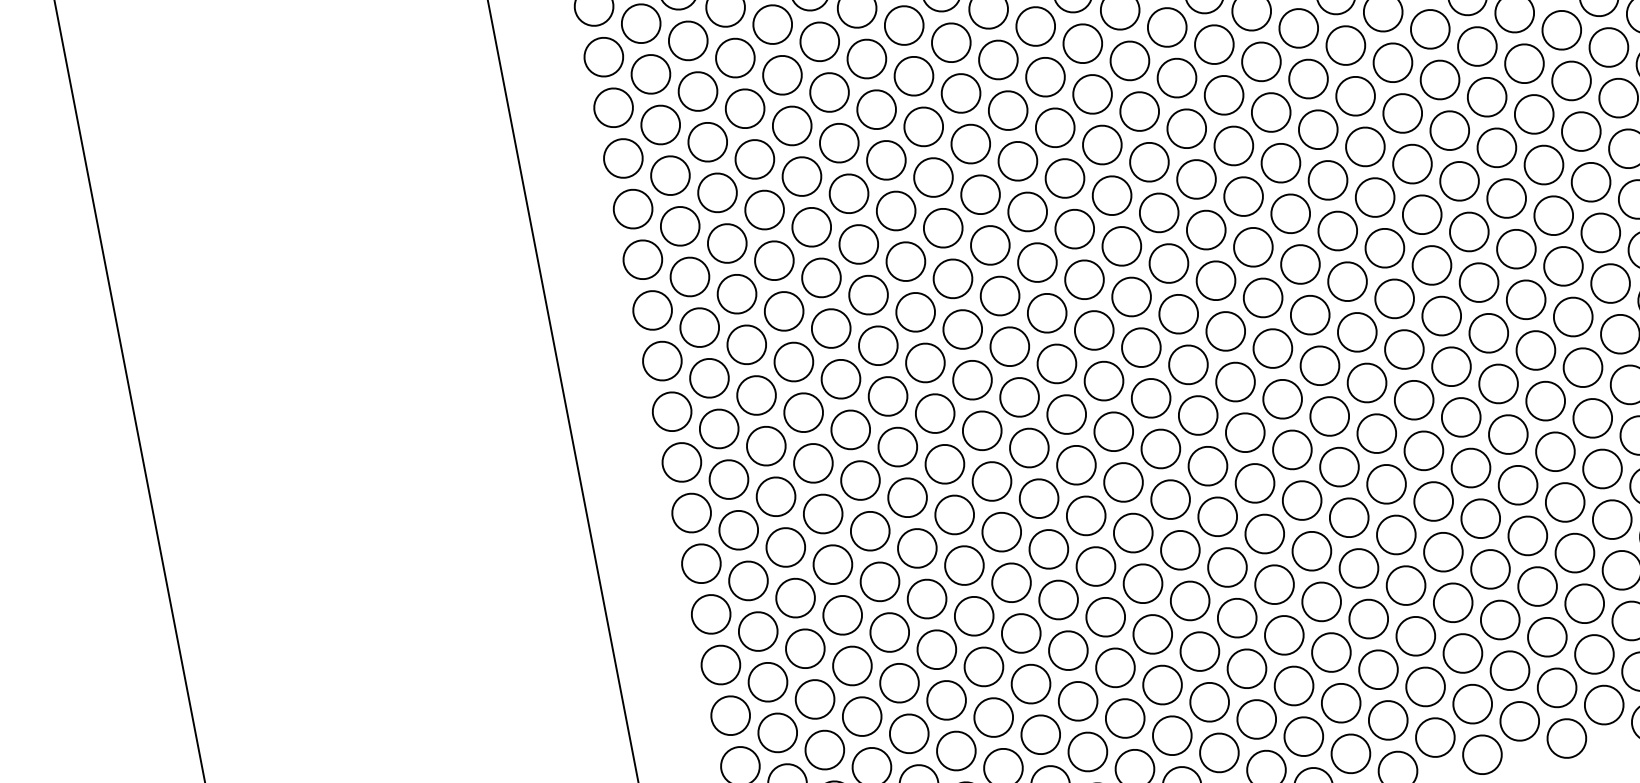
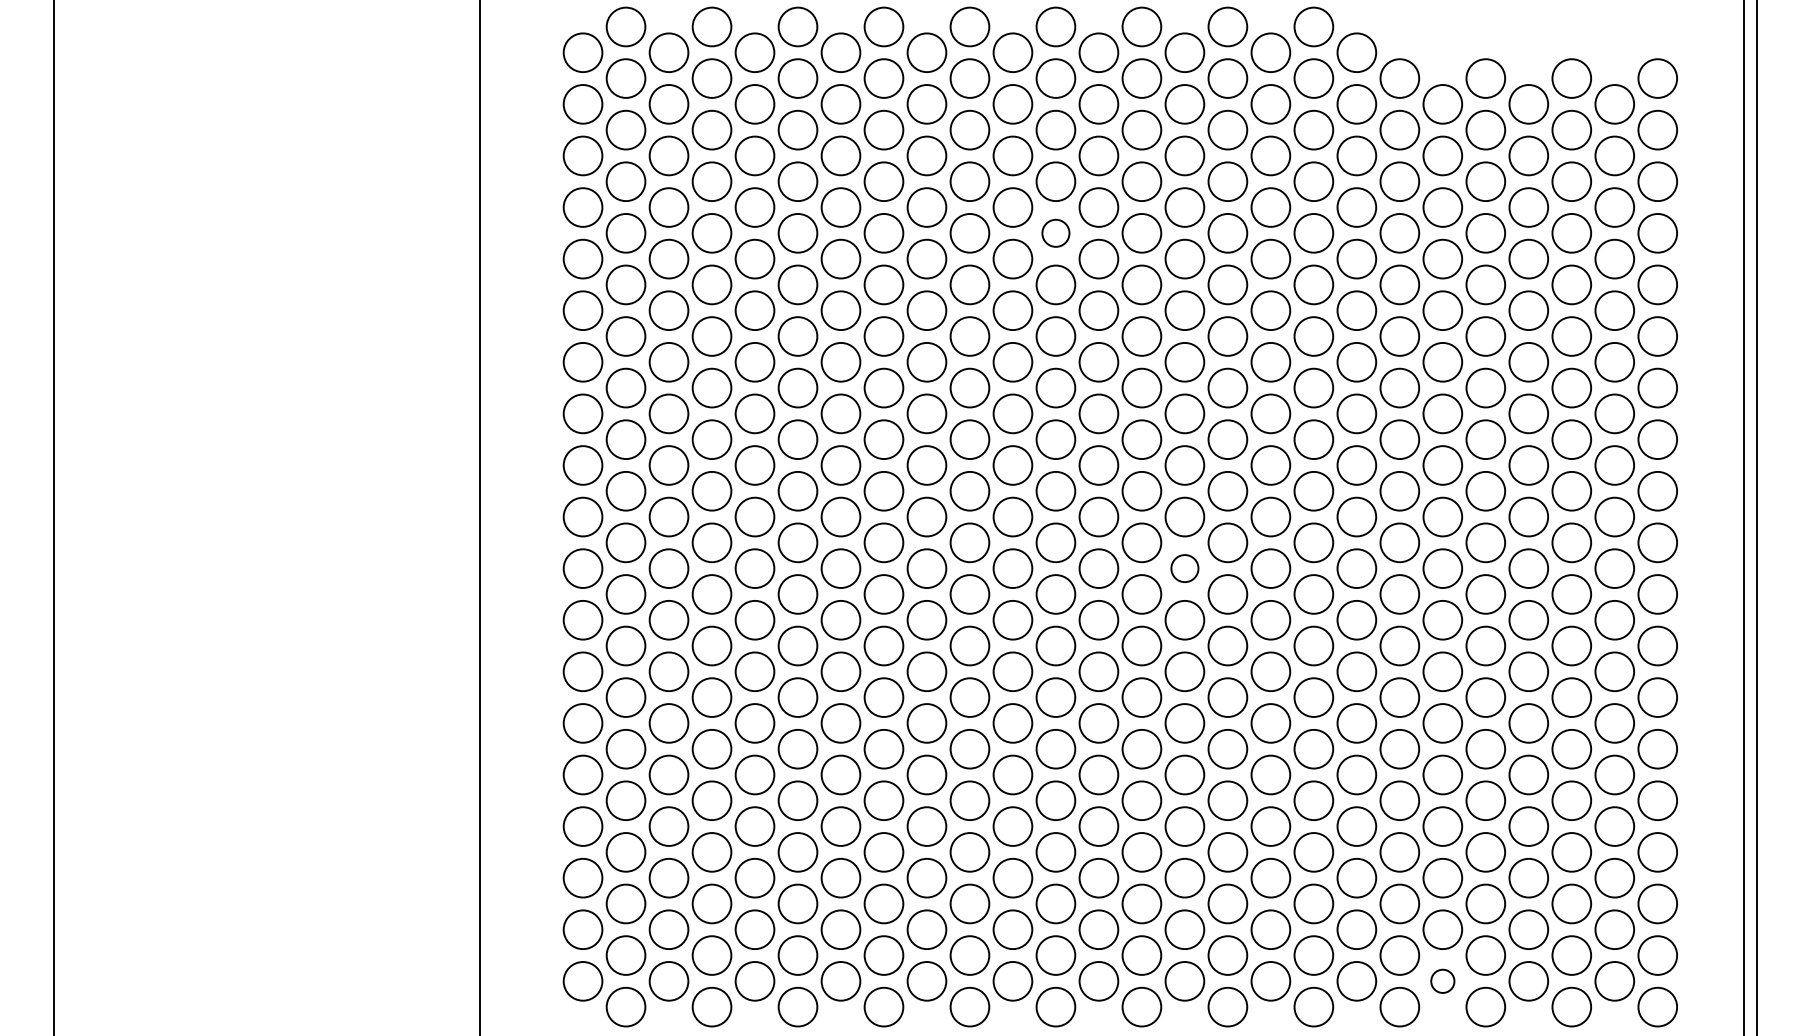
circle: (1082, 43) -> (1055, 233), size x0.7
circle: (1272, 348) -> (1184, 568), size x0.7
circle: (1603, 705) -> (1442, 981), size x0.6

